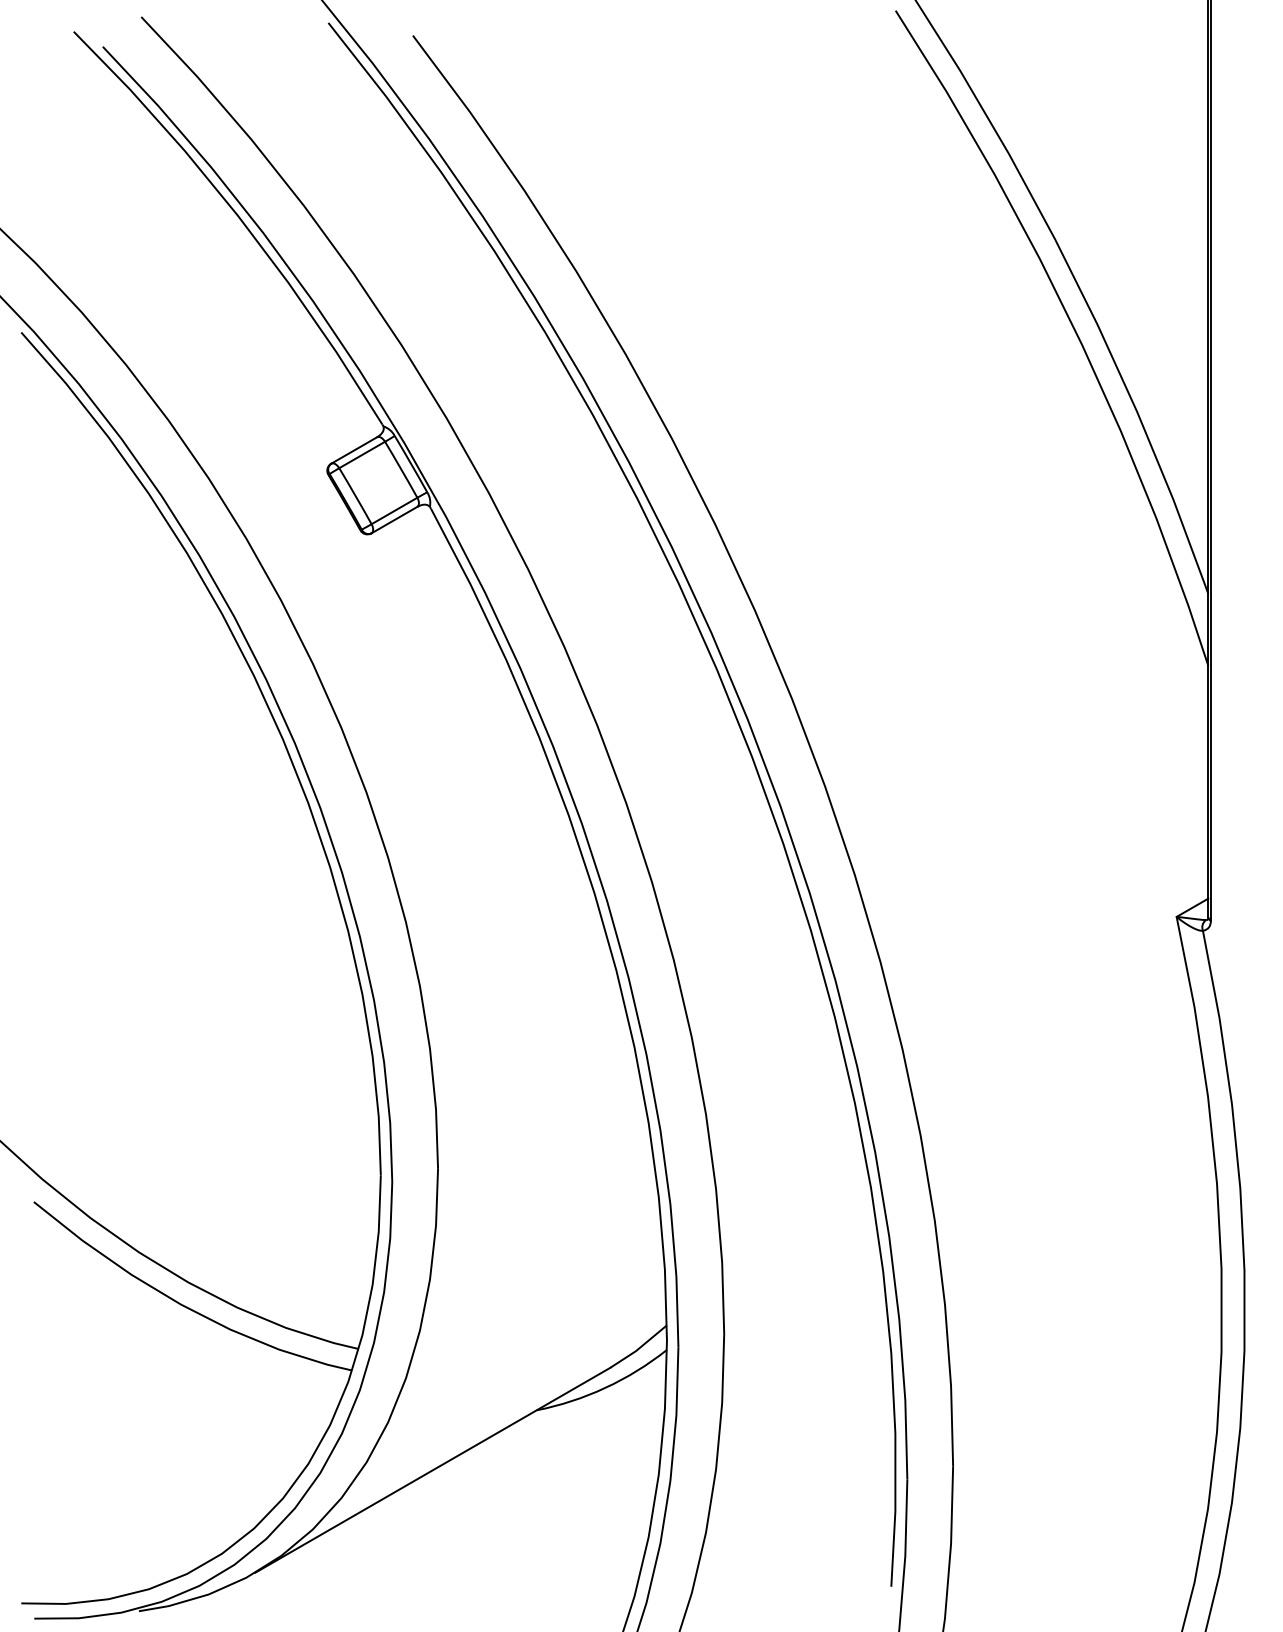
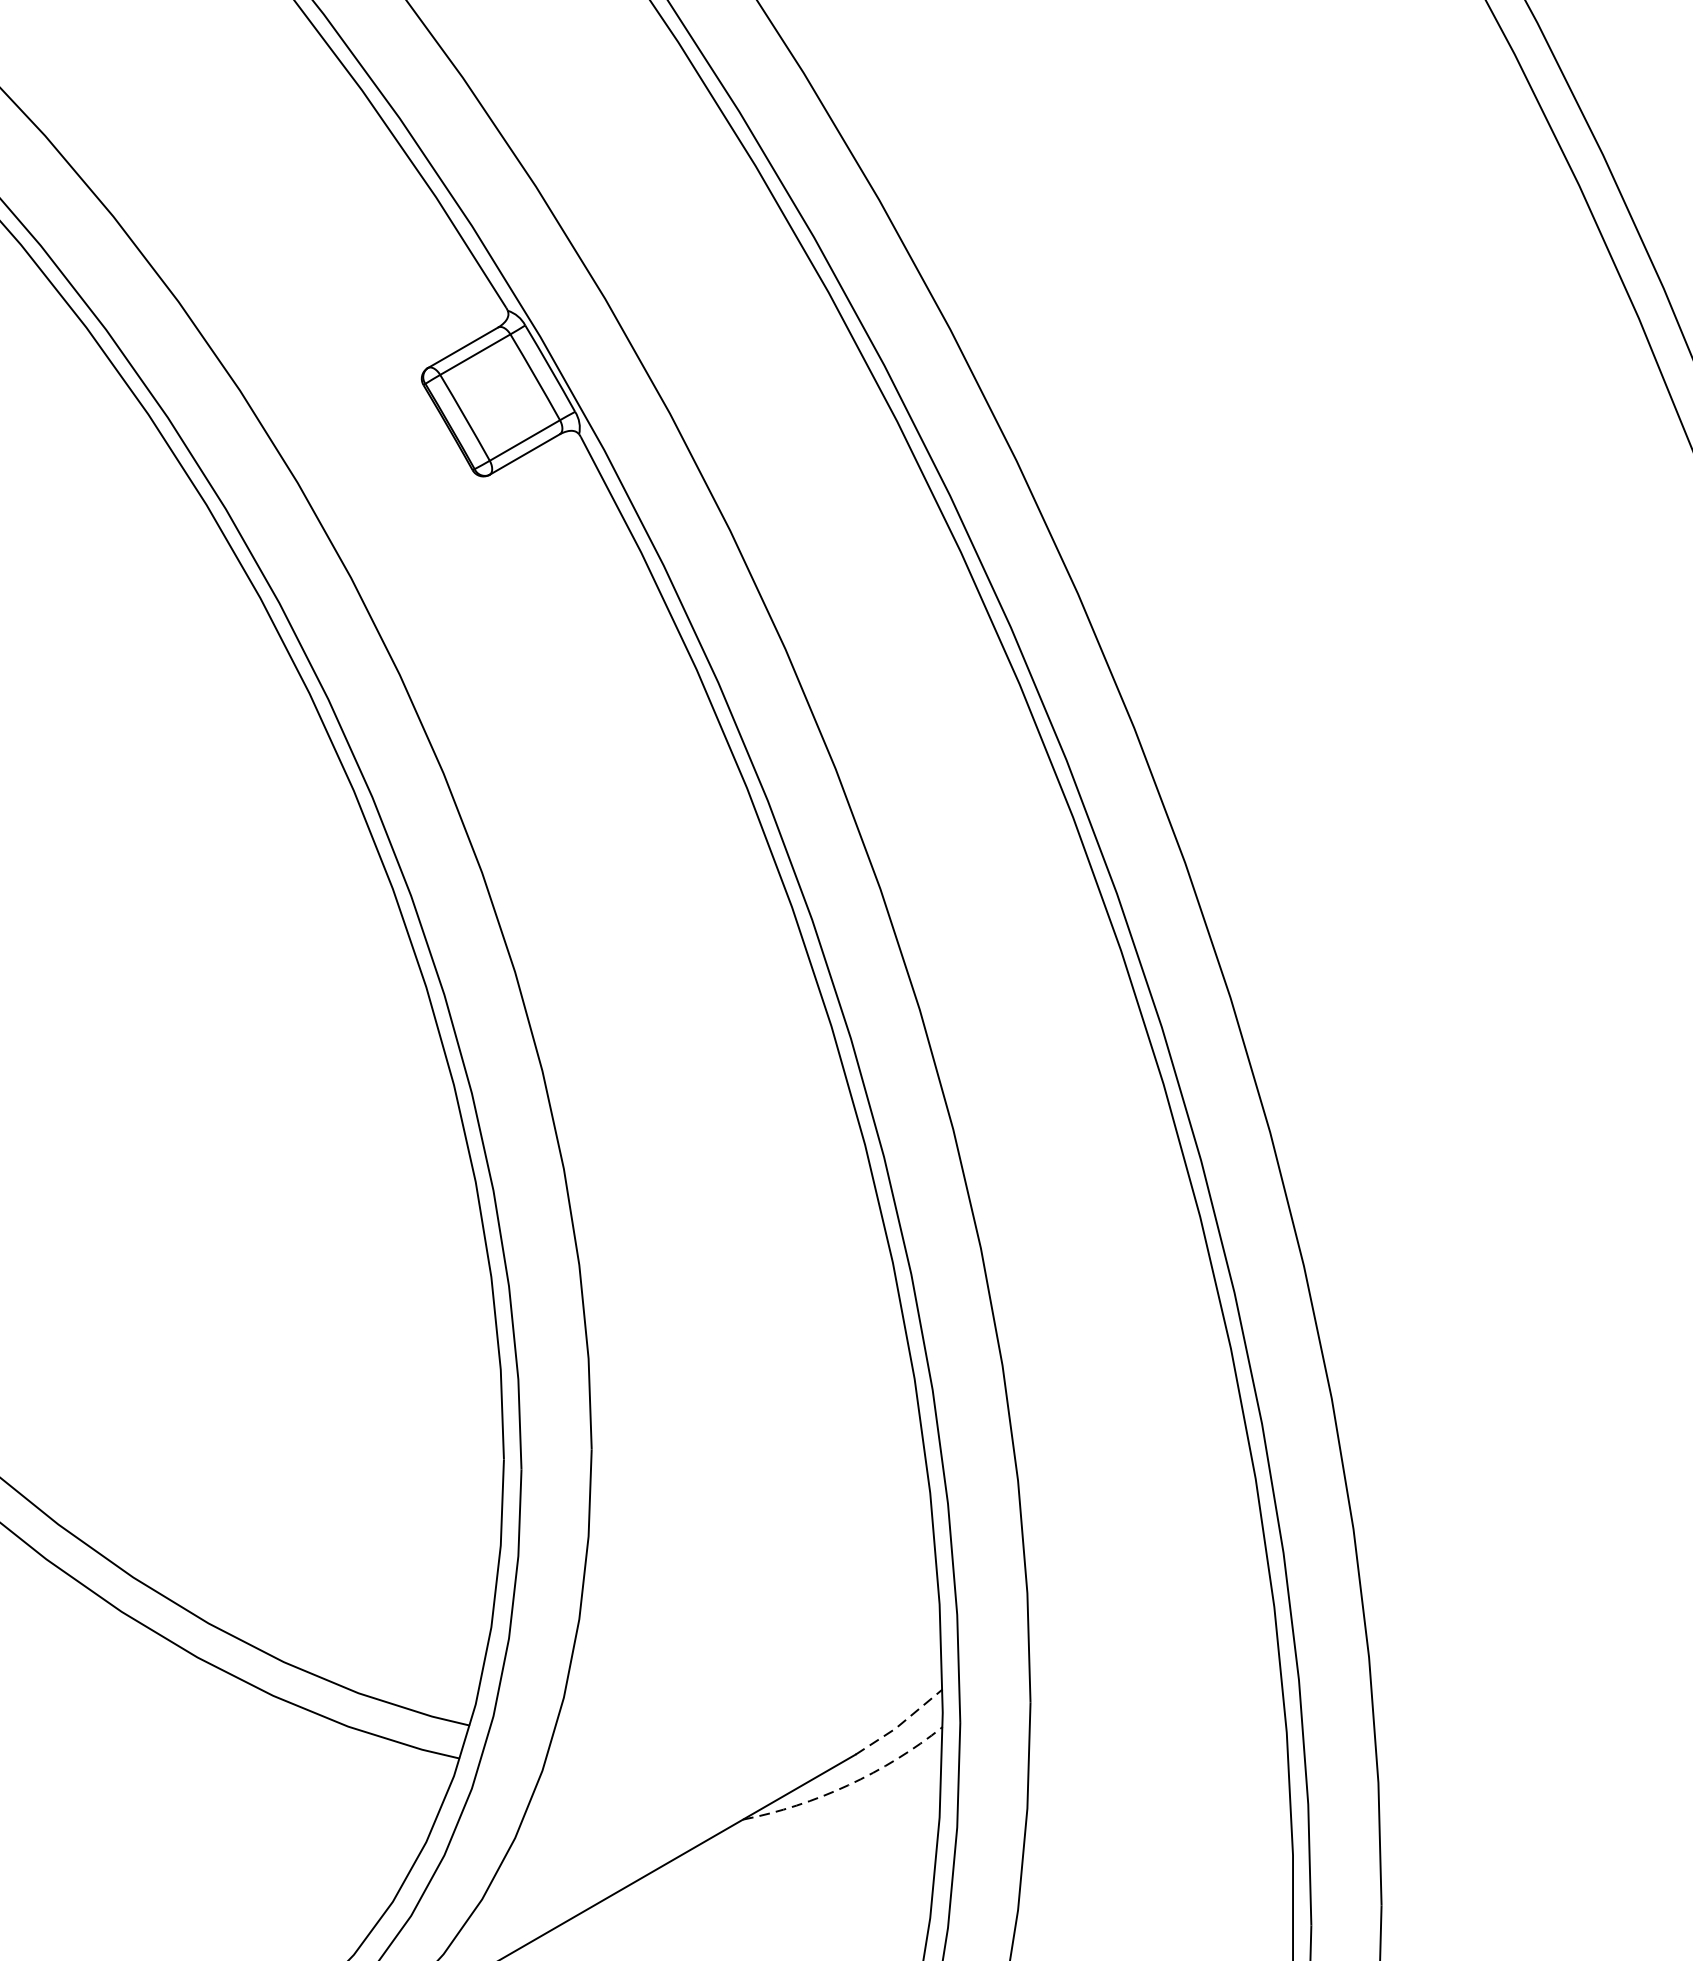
line: (639, 1348) -> (900, 1724), solid -> dashed
arc: (605, 1387) -> (848, 1784), solid -> dashed

